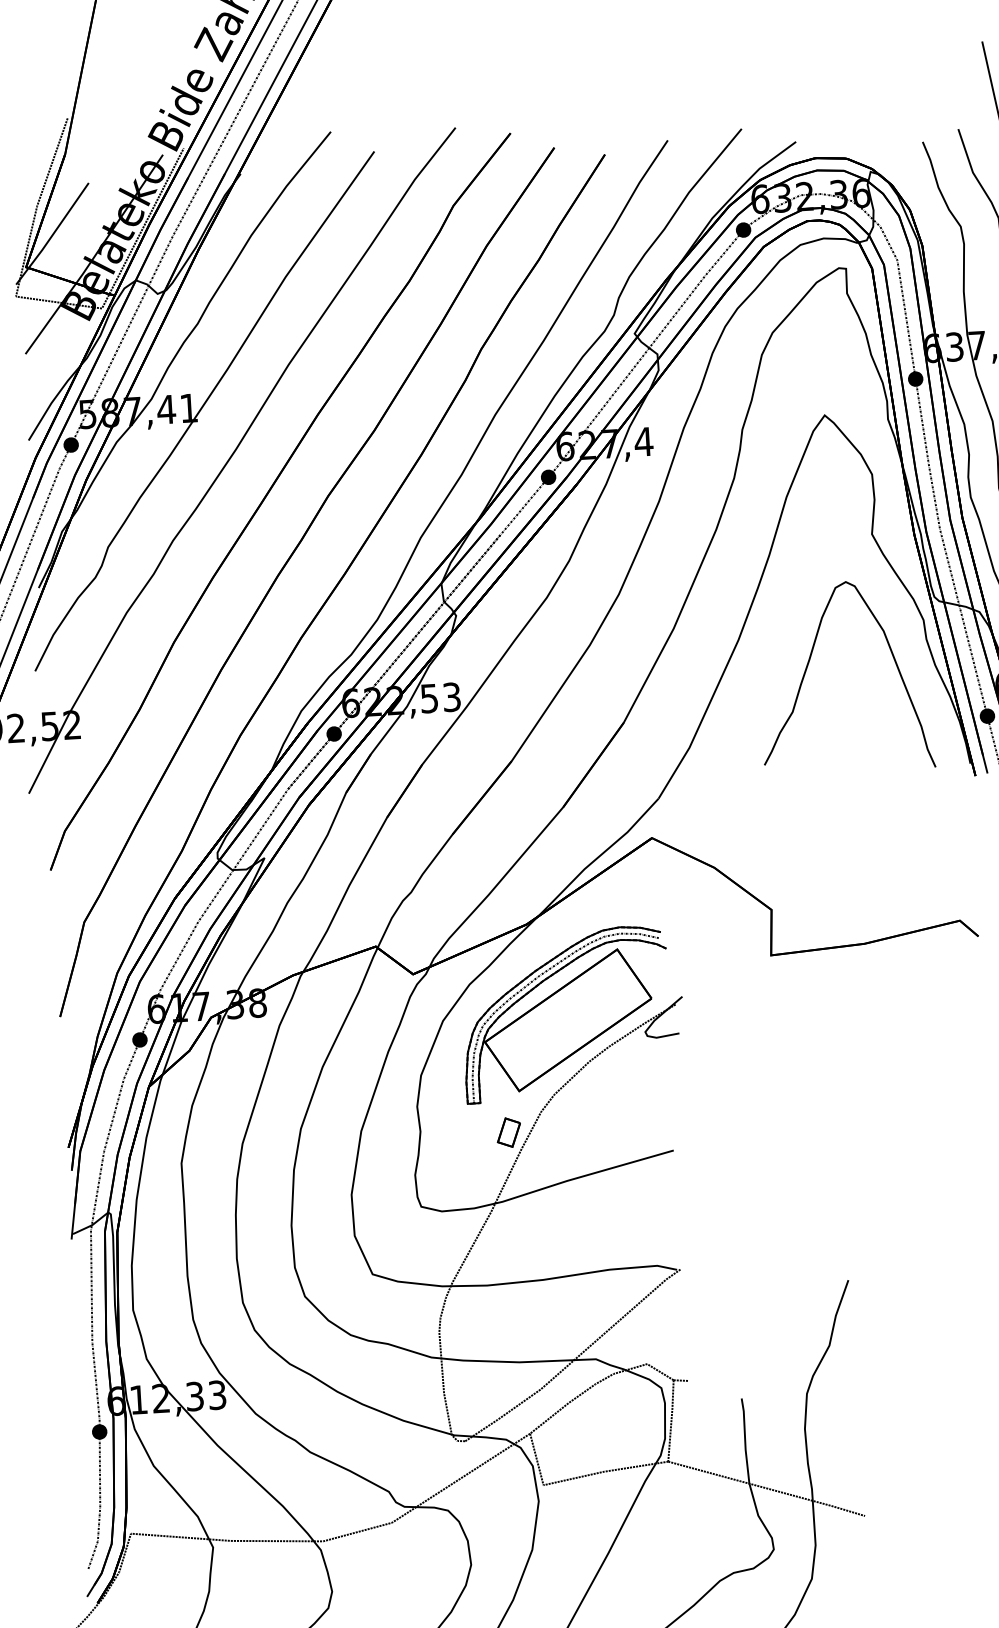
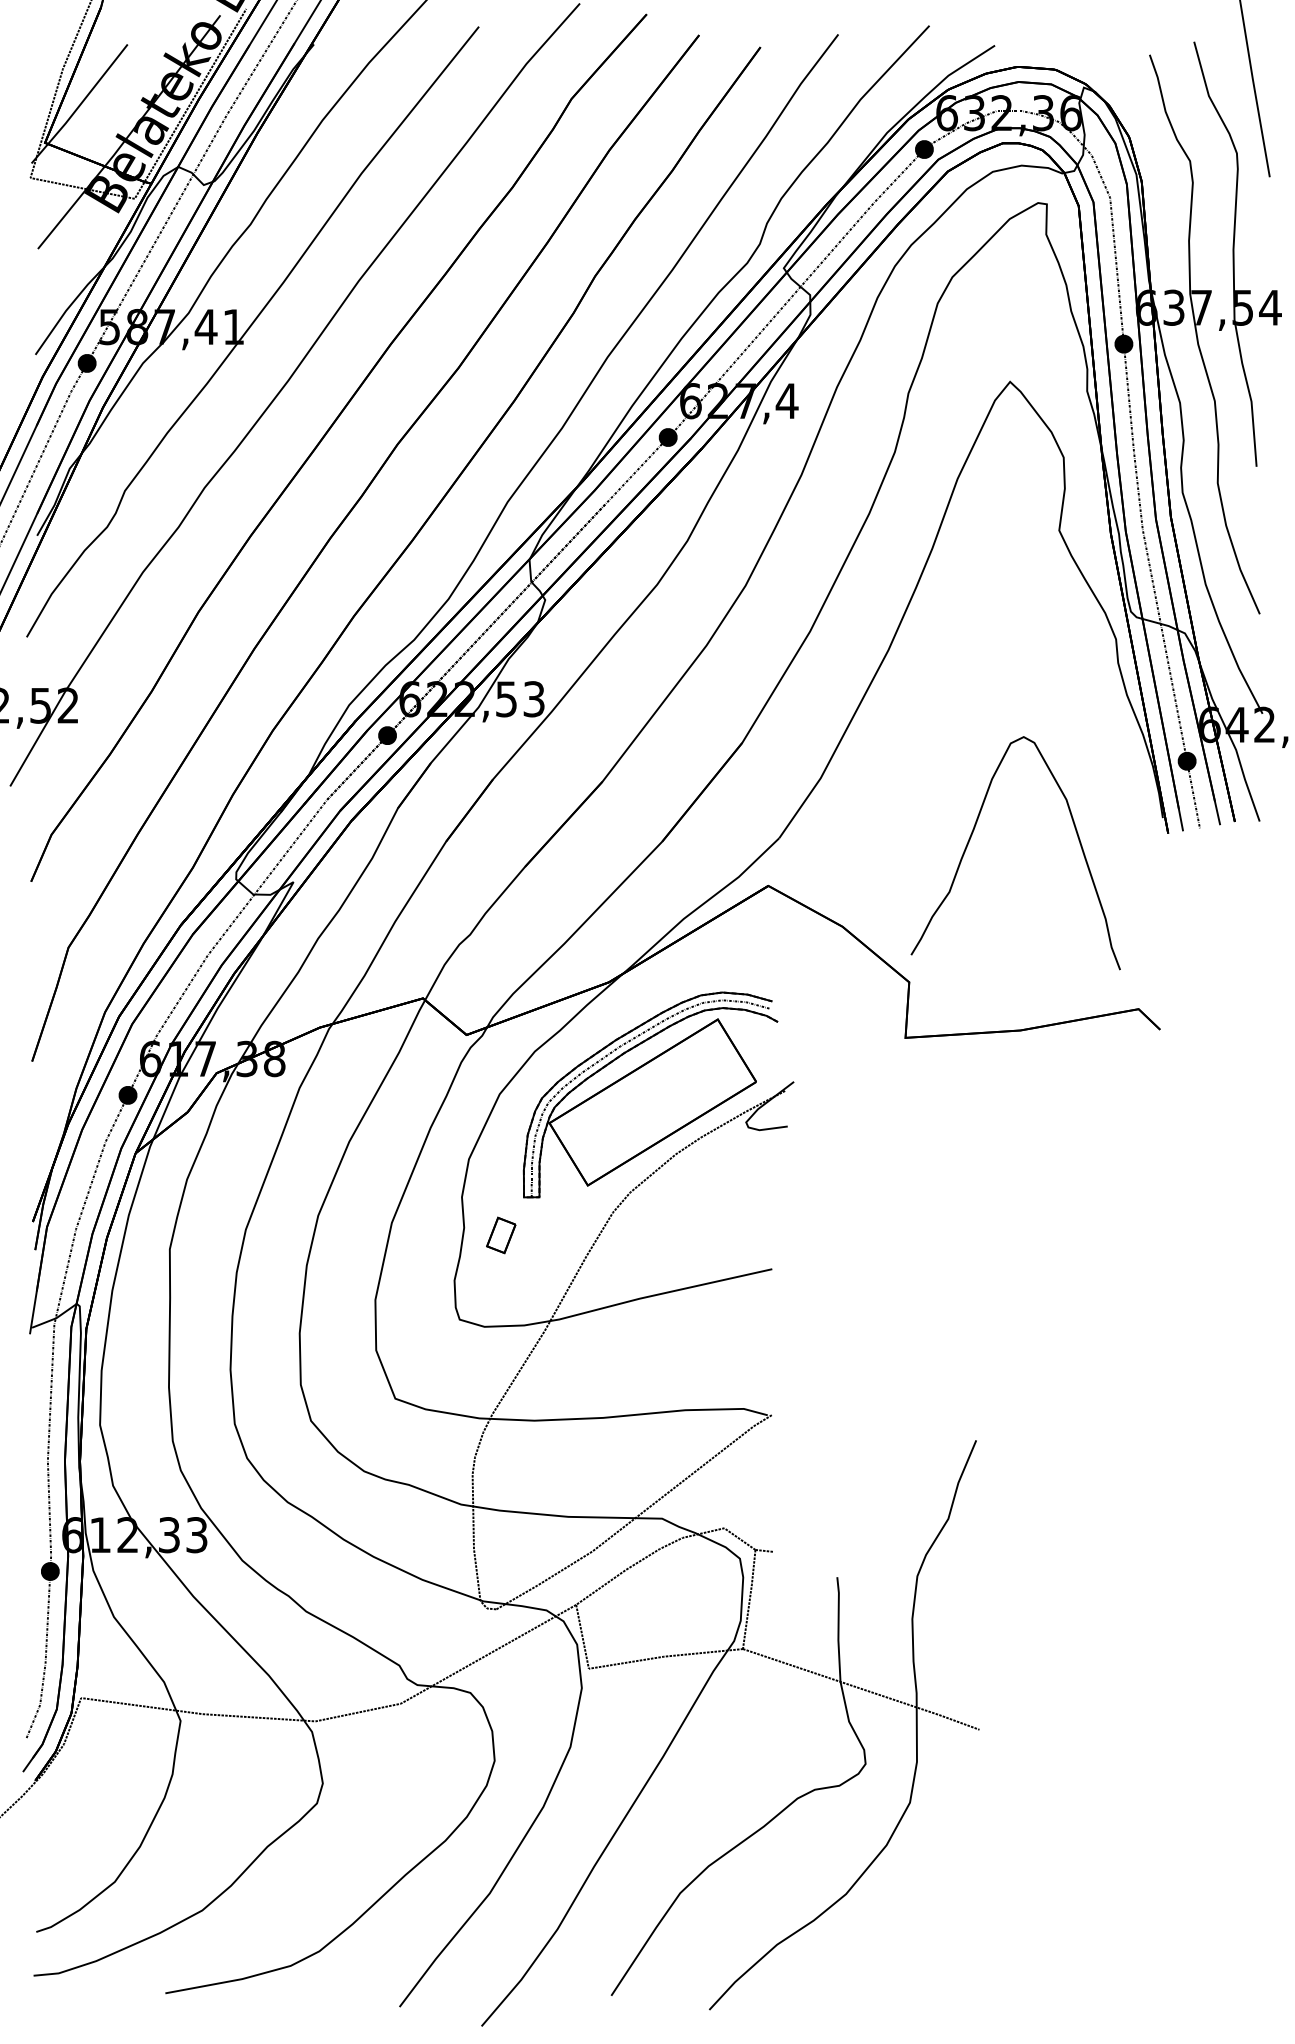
curve: (808, 664) -> (972, 835), moved
part: (509, 1132) -> (501, 1235), moved

